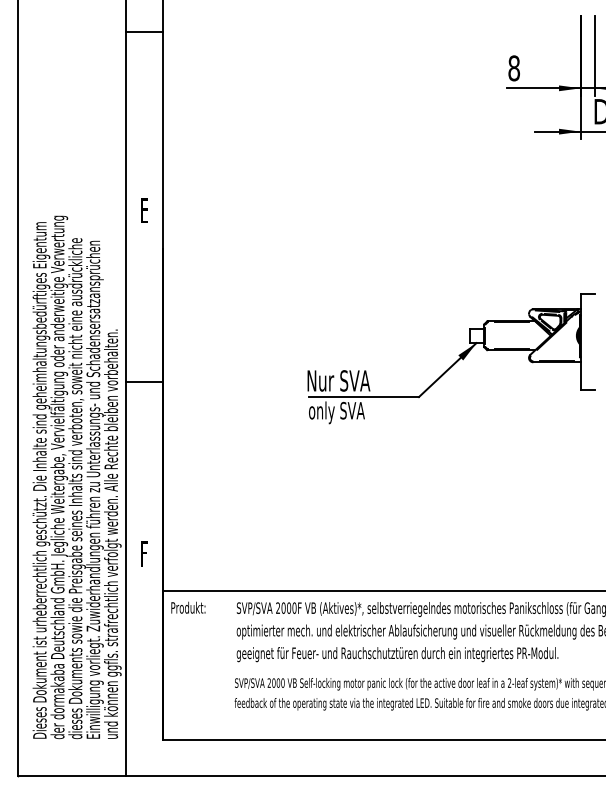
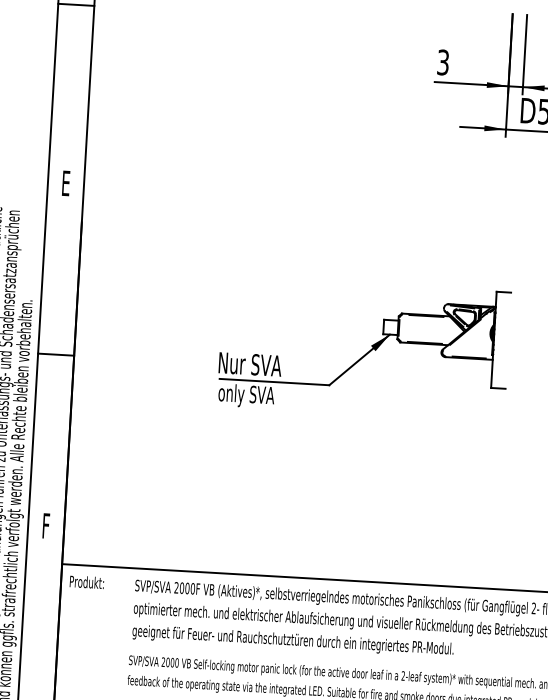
text: (513, 68) -> (442, 62), 8 -> 3

